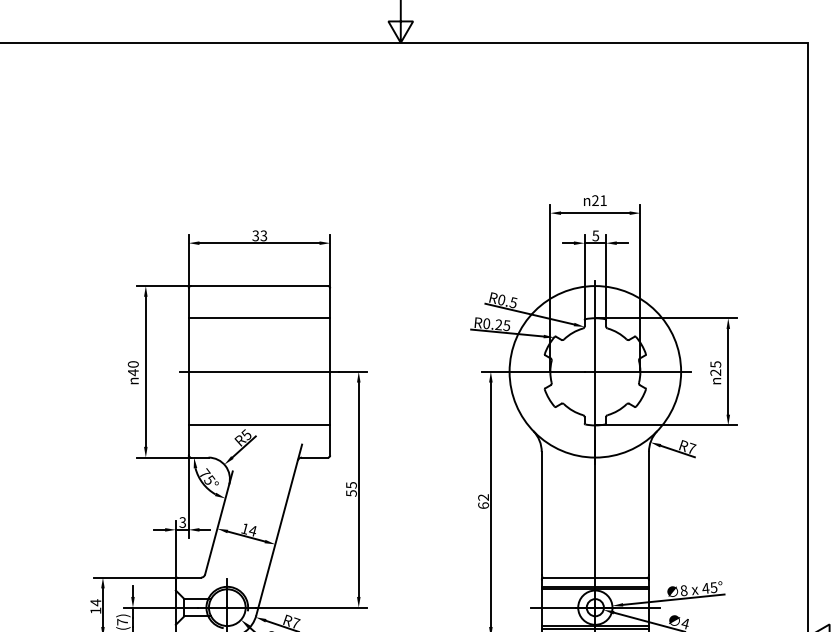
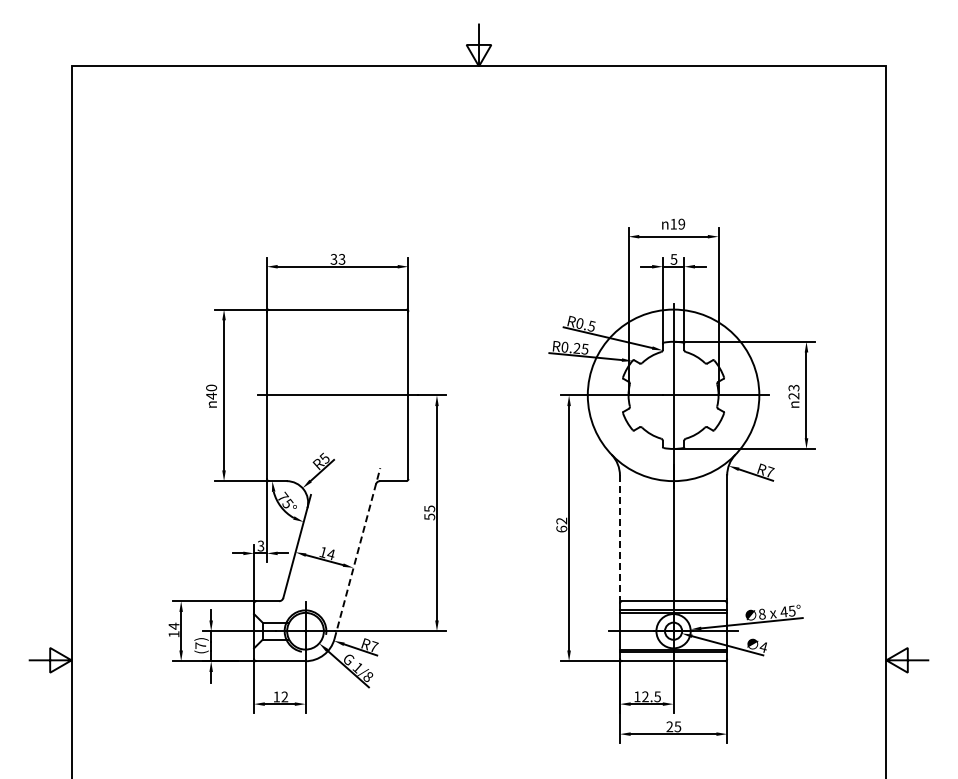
text: (599, 199) -> (677, 223), n21 -> n19
line: (259, 317) -> (337, 341), removed
text: (715, 363) -> (793, 387), n25 -> n23
line: (259, 424) -> (337, 448), removed
line: (541, 513) -> (619, 537), solid -> dashed
line: (279, 529) -> (357, 553), solid -> dashed

